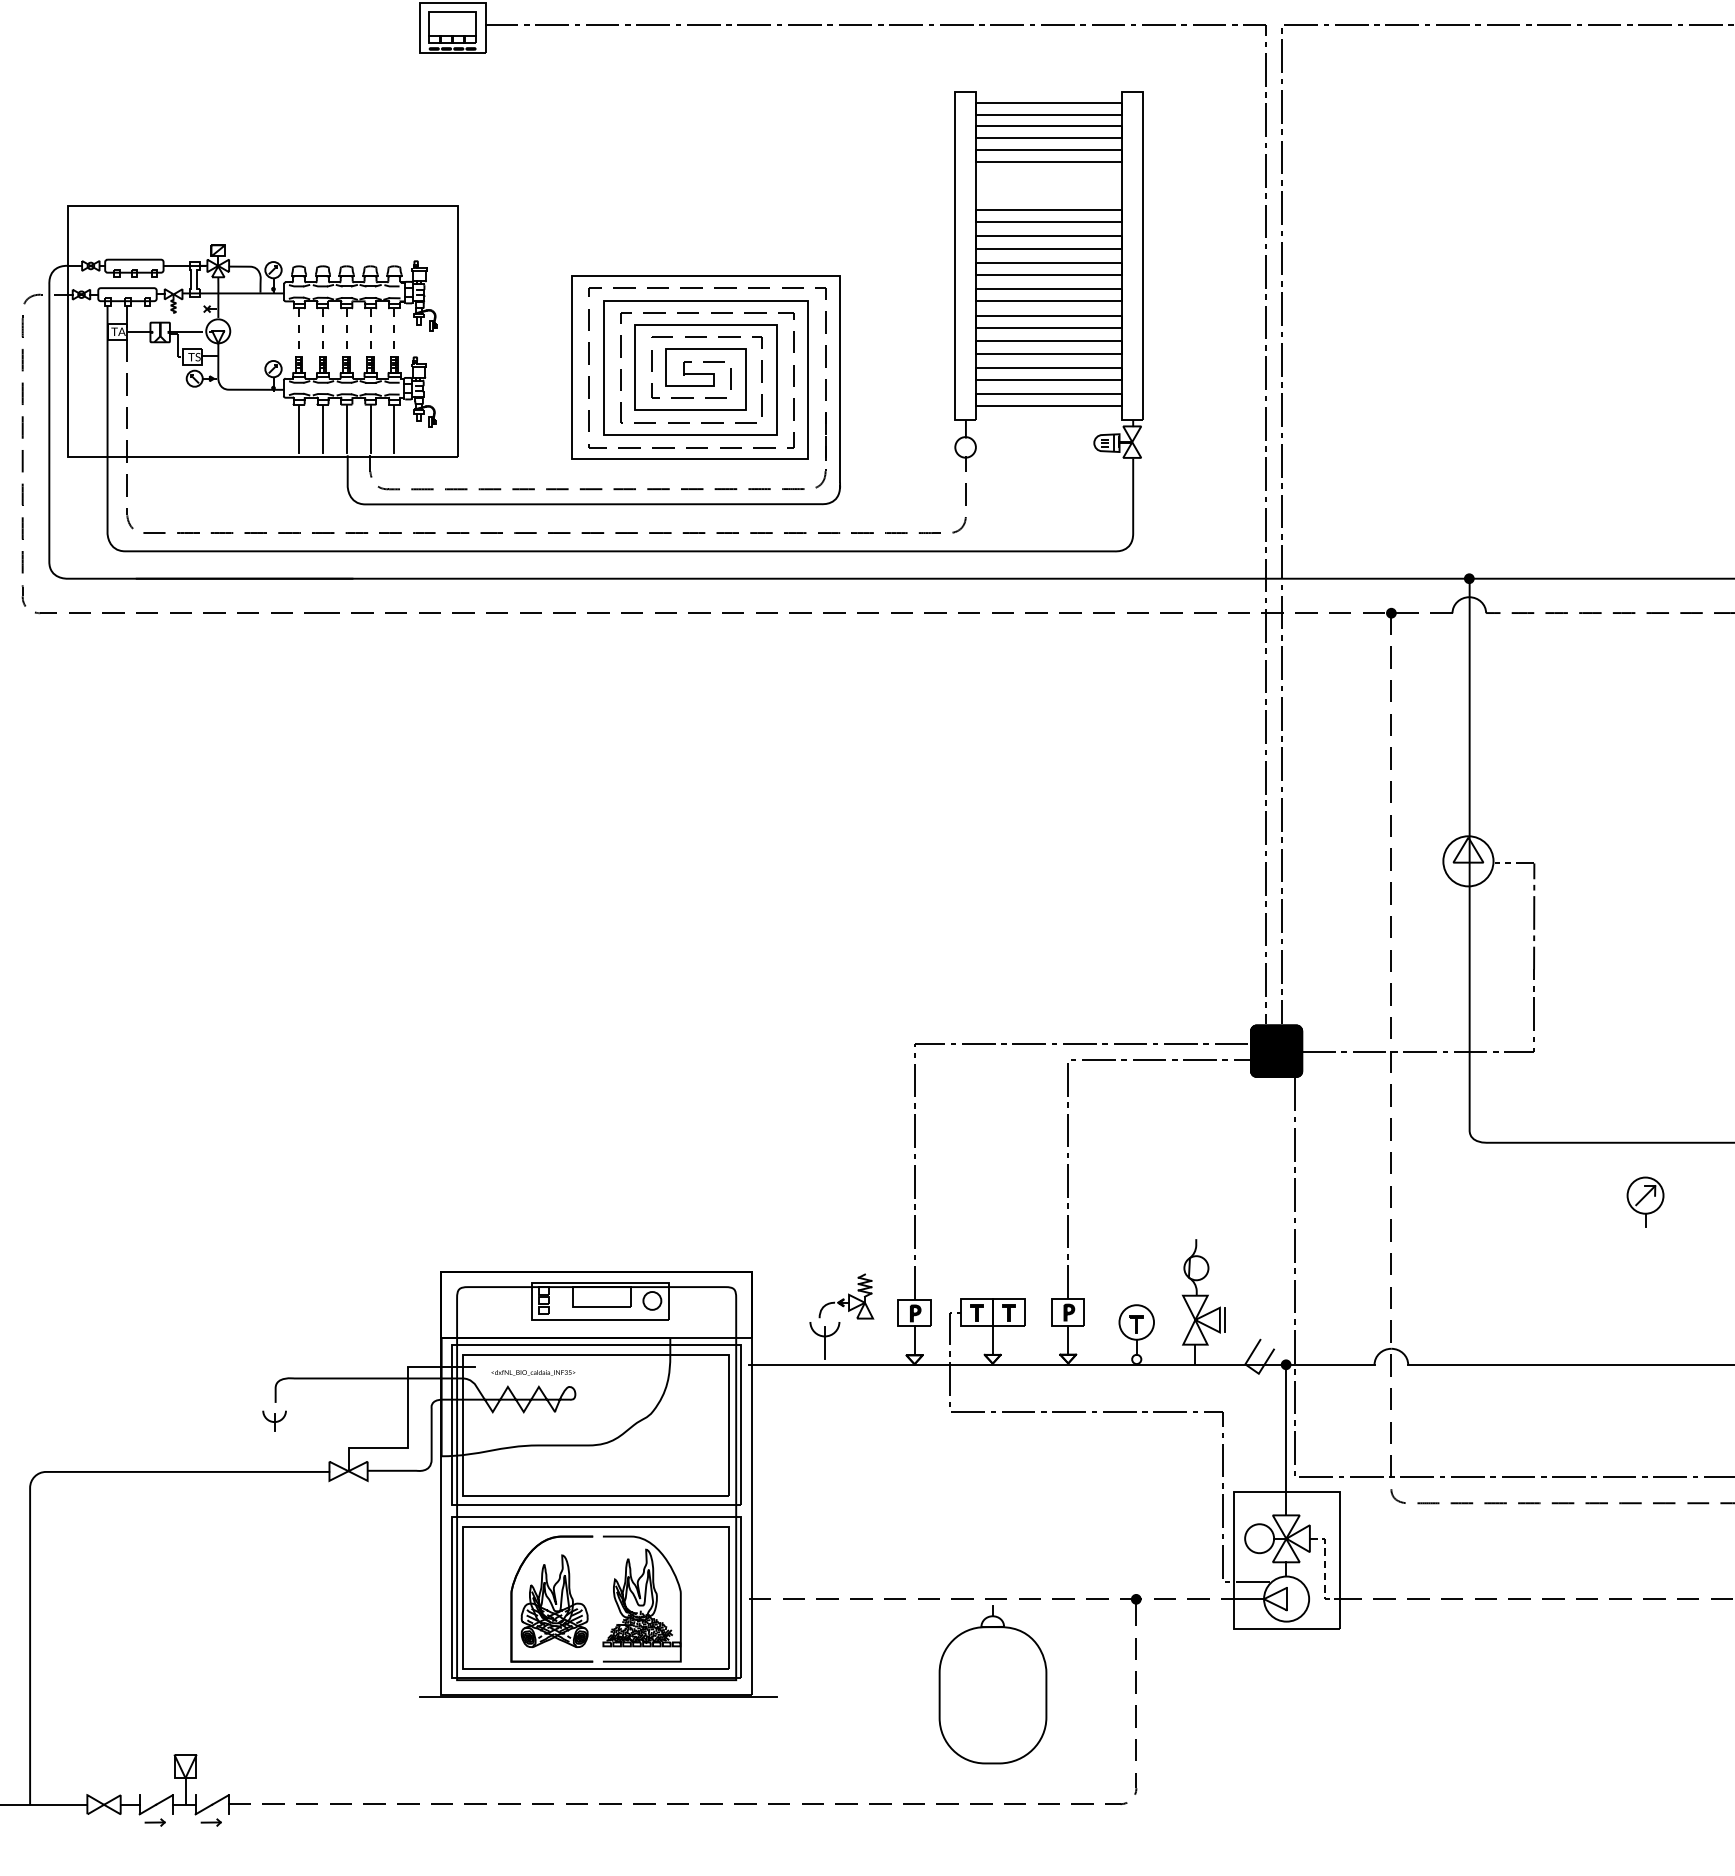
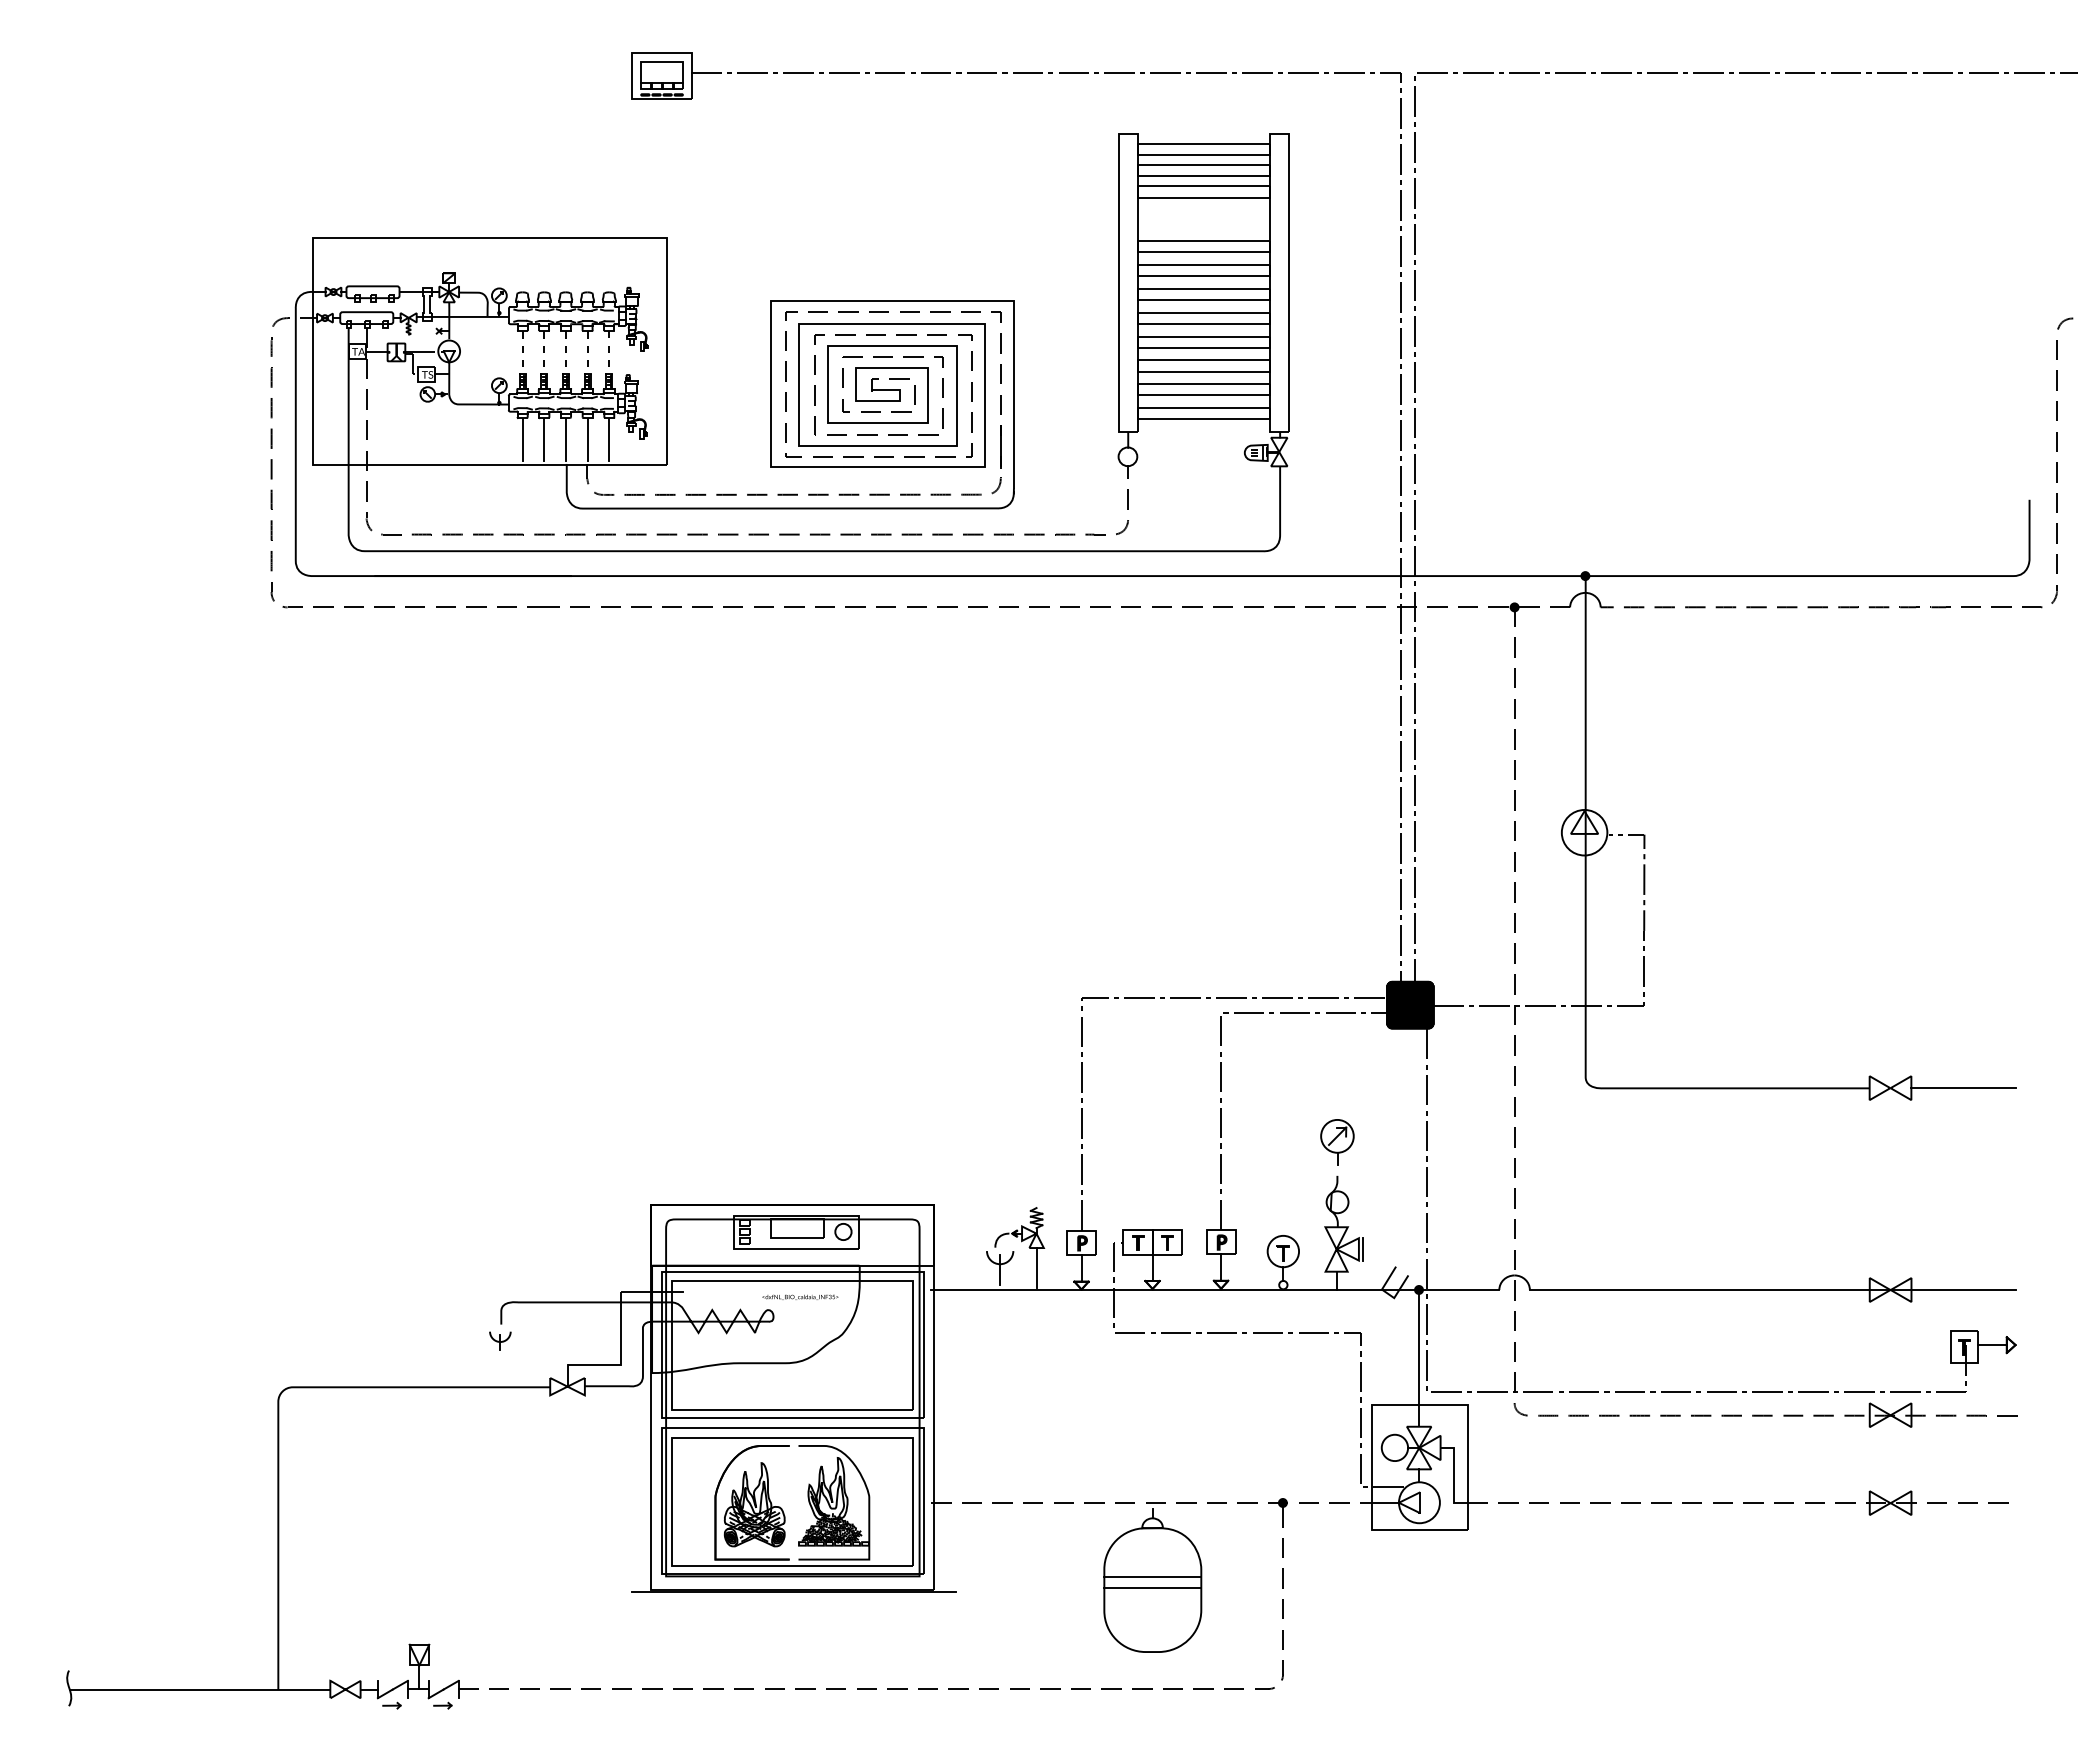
part: (1645, 1202) -> (1337, 1142), moved
line: (864, 1340) -> (1036, 1267), added
text: (533, 1371) -> (800, 1296), moved
line: (1324, 1569) -> (1453, 1475), dashed -> solid
line: (992, 1680) -> (1152, 1576), added
line: (992, 1693) -> (1152, 1588), added

